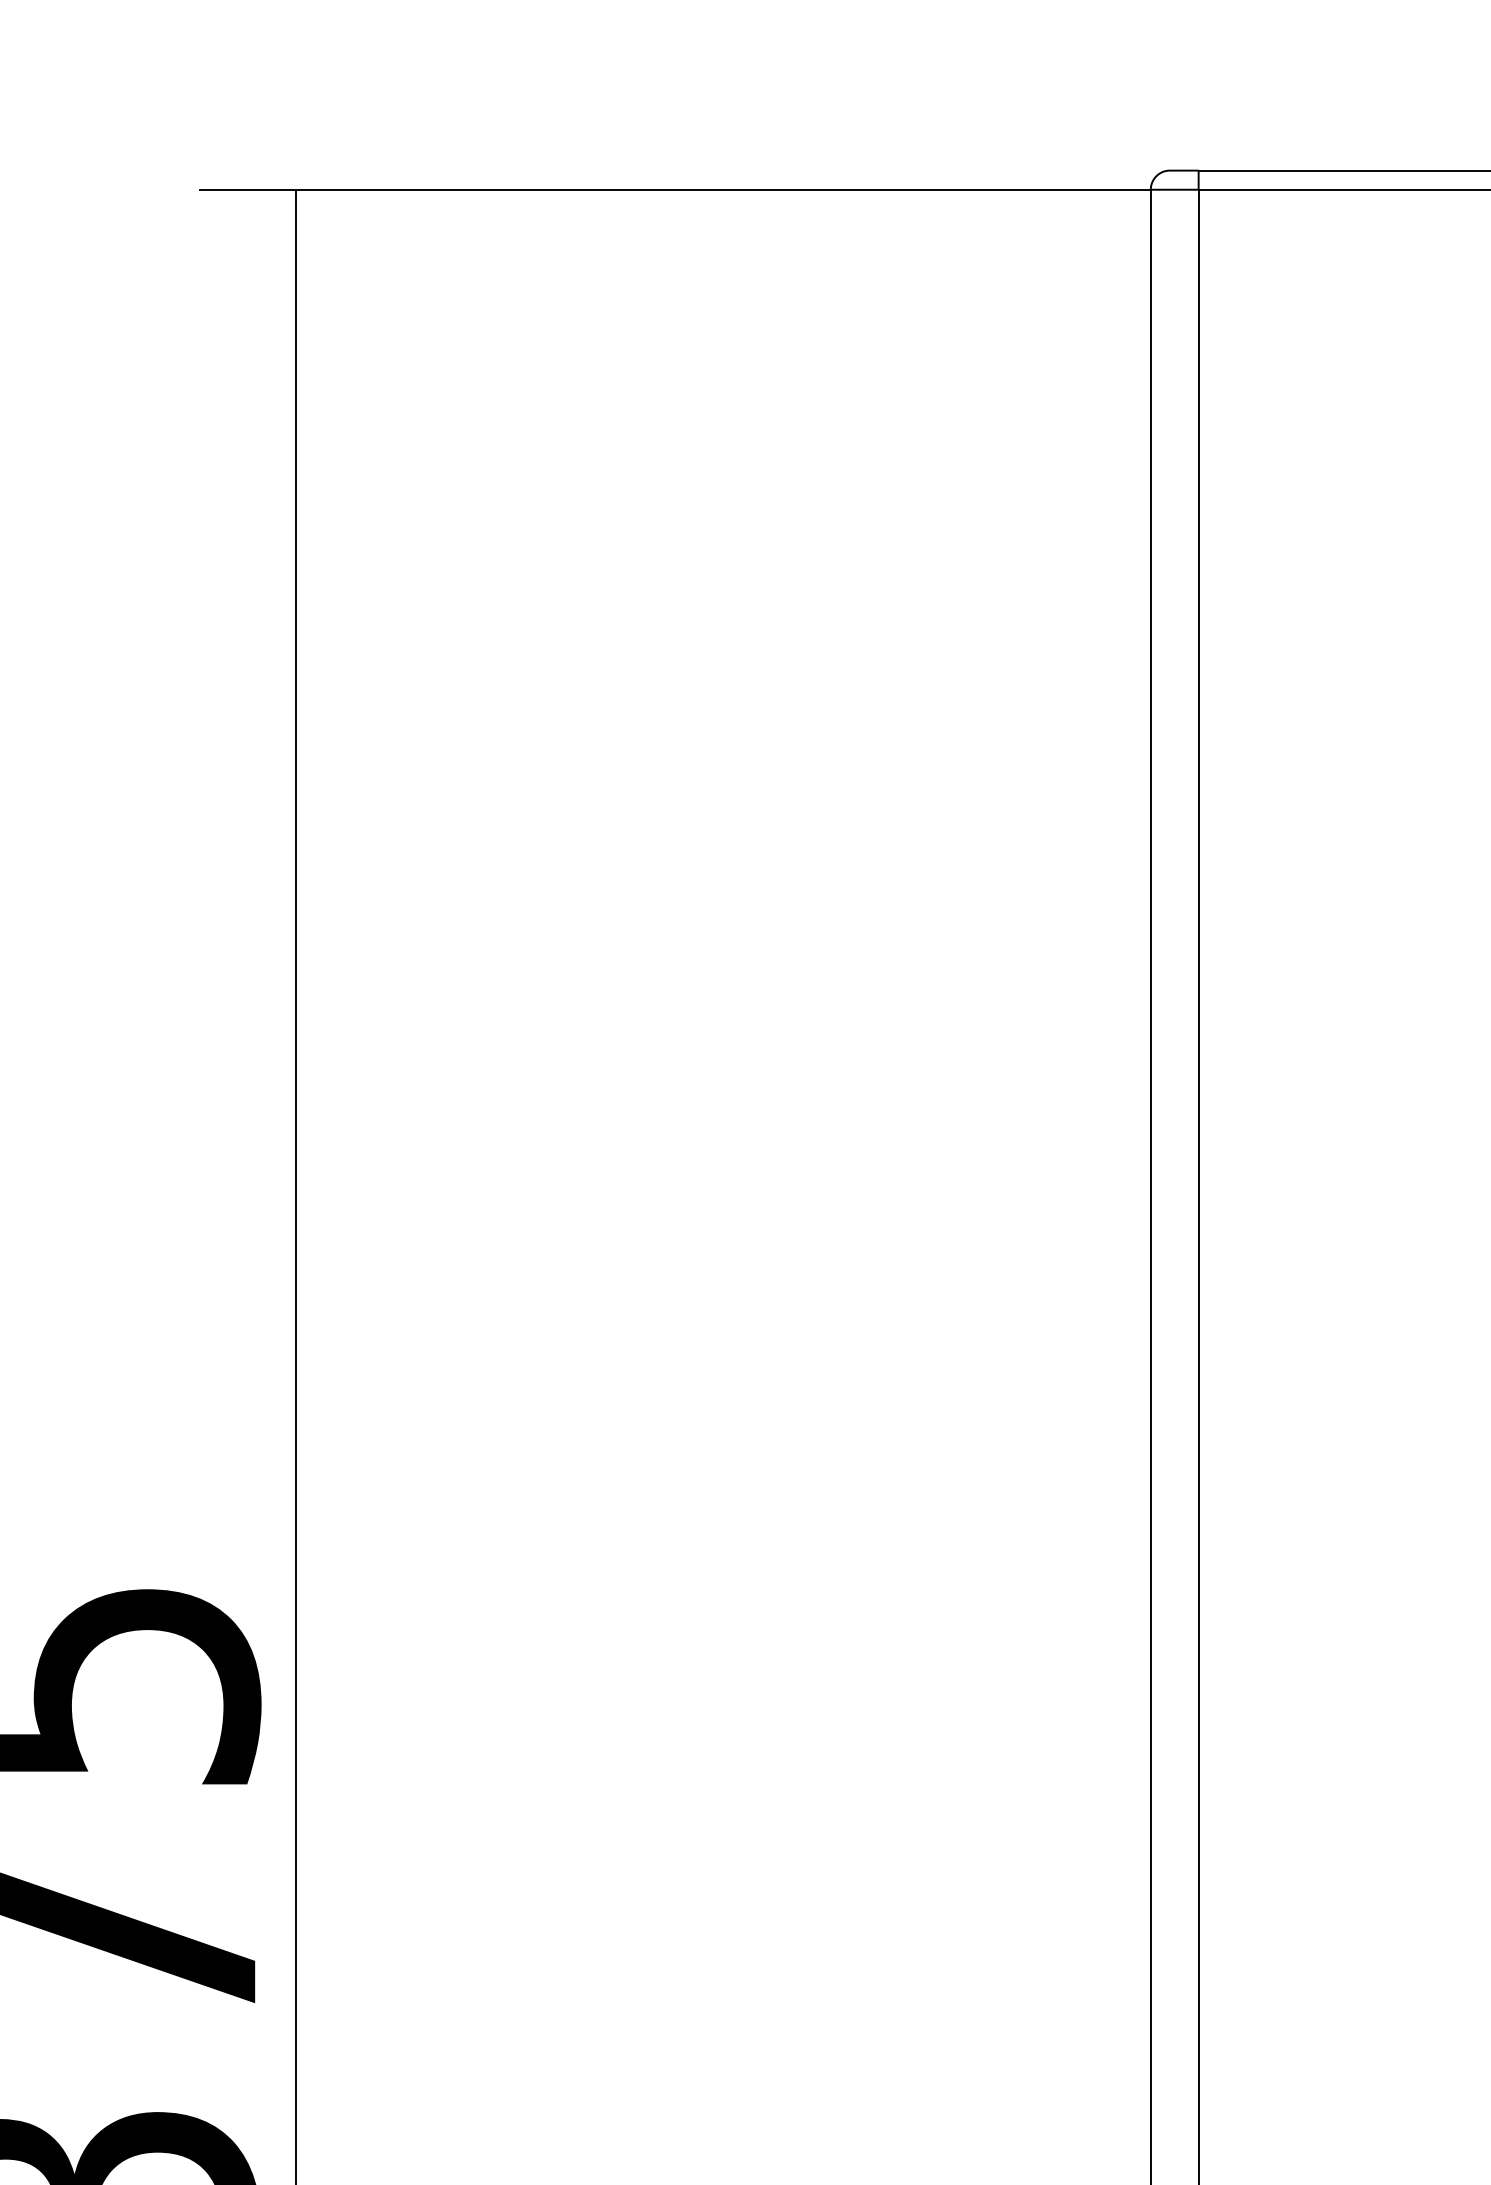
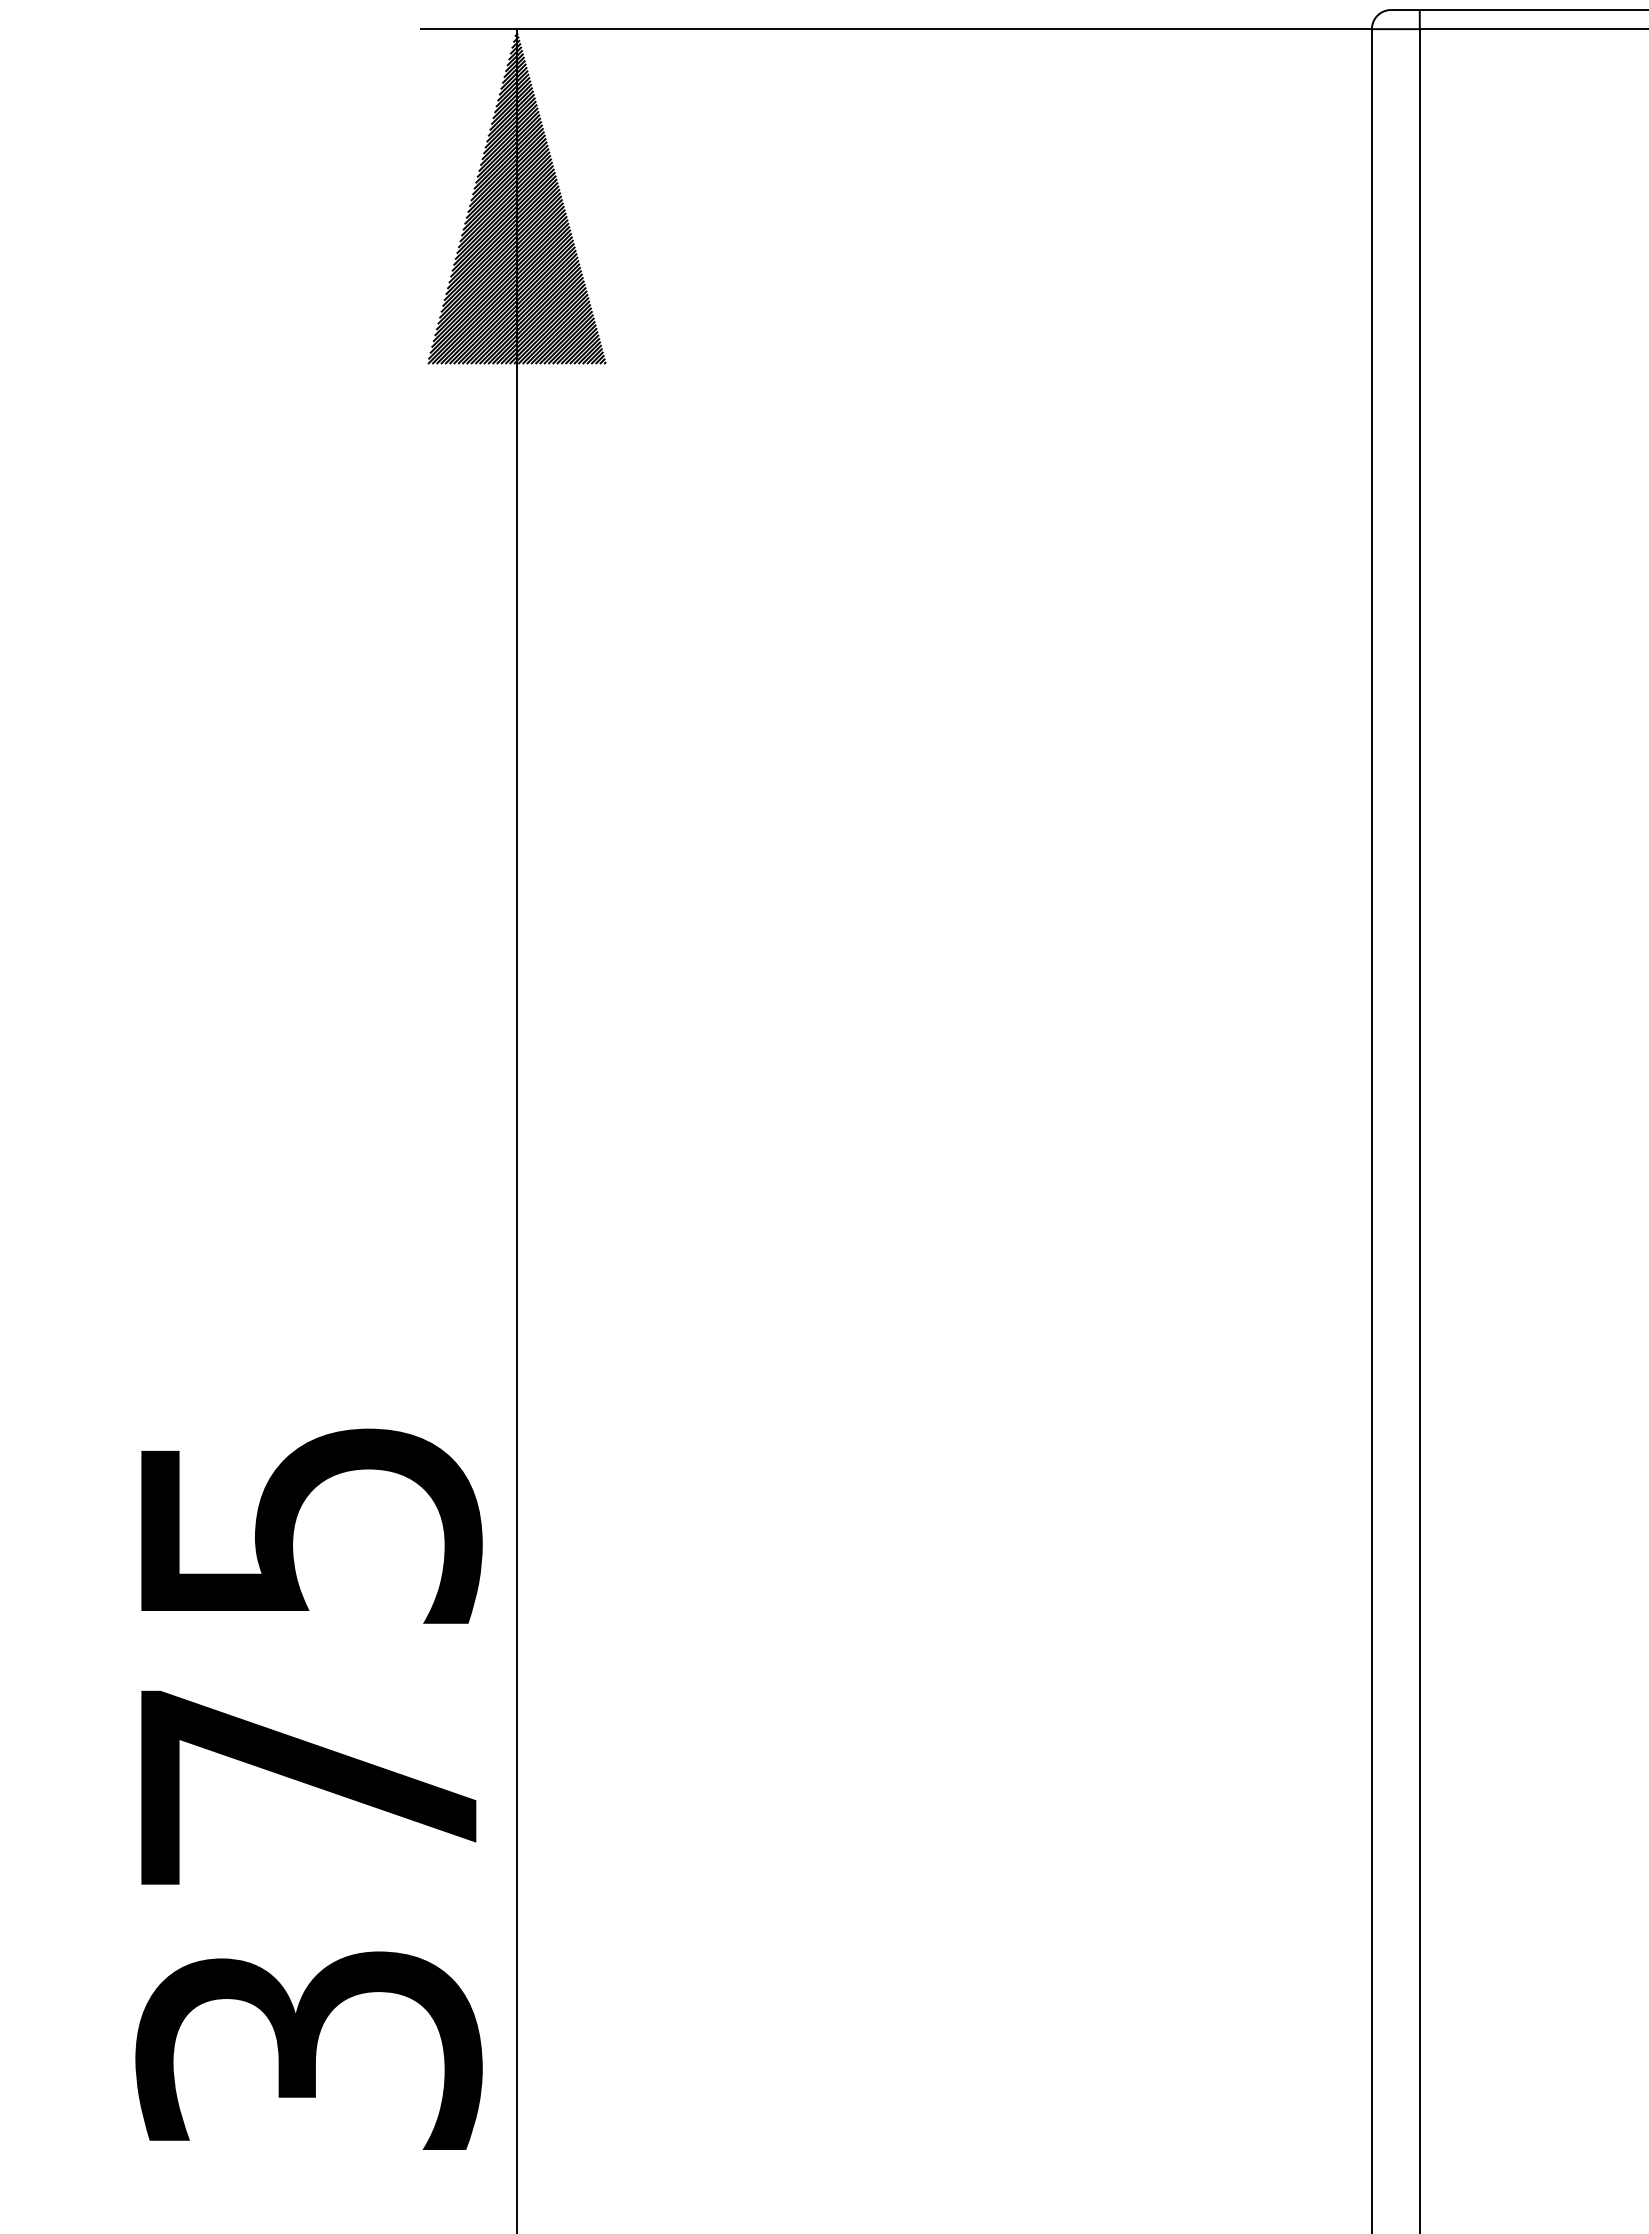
hatch: (296, 358) -> (517, 197), added

